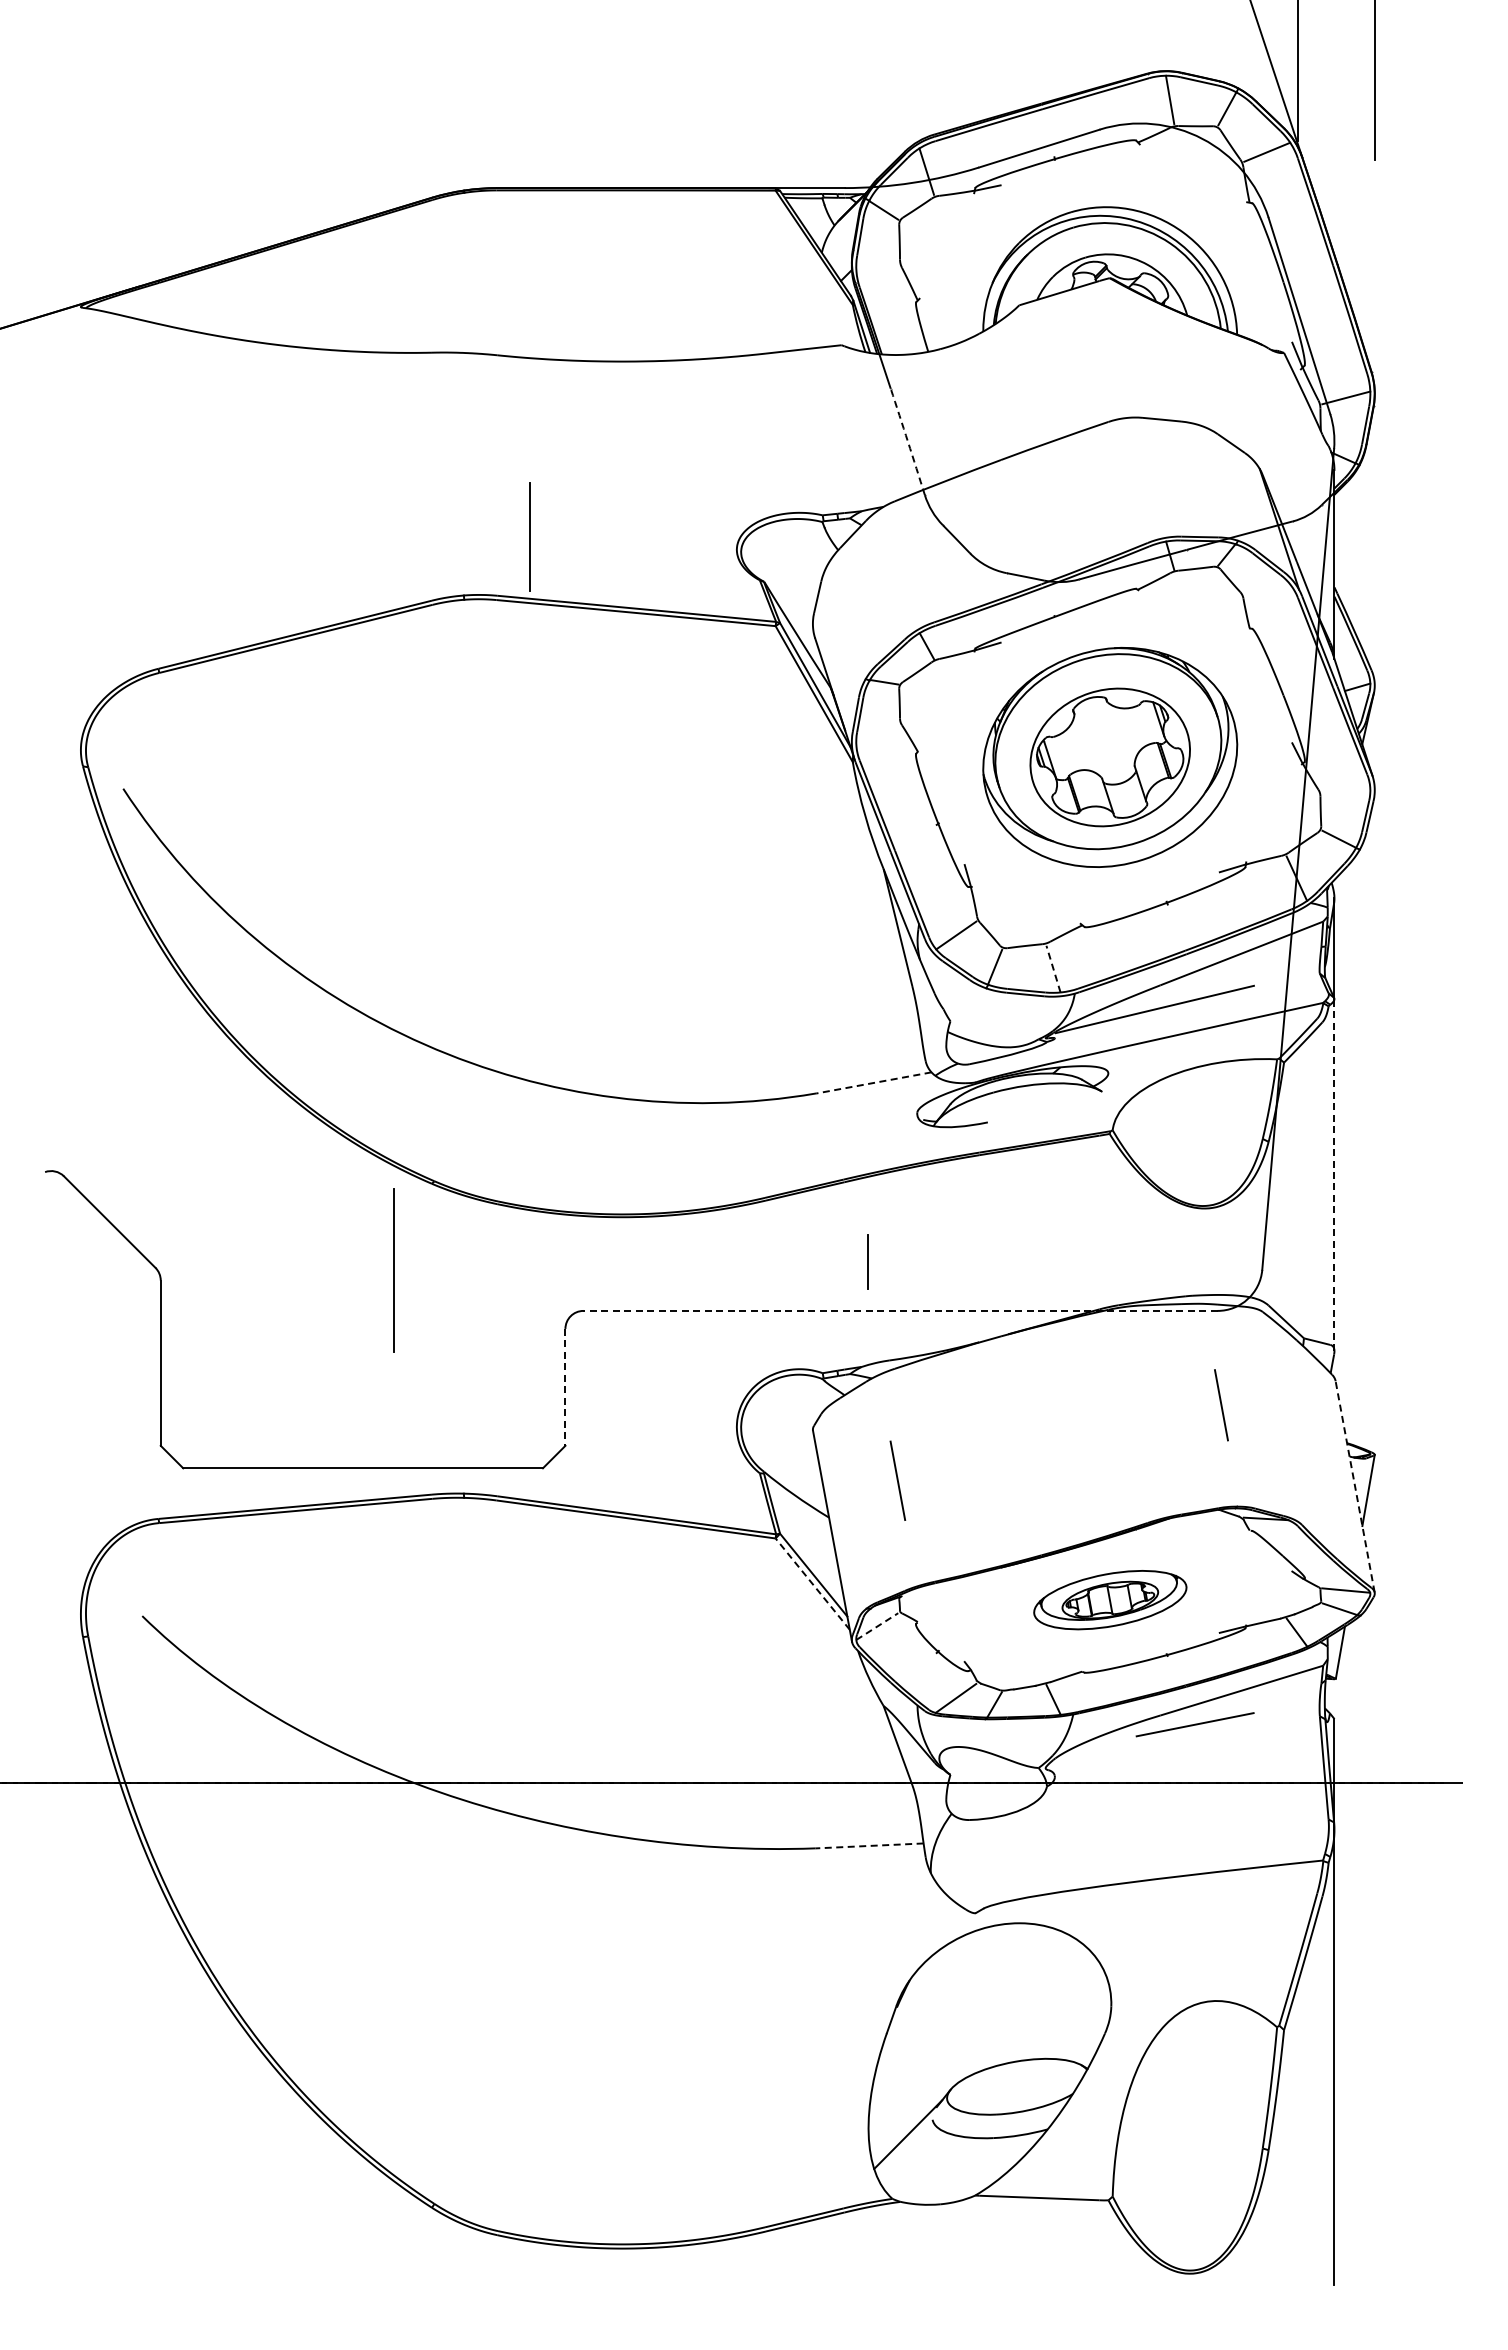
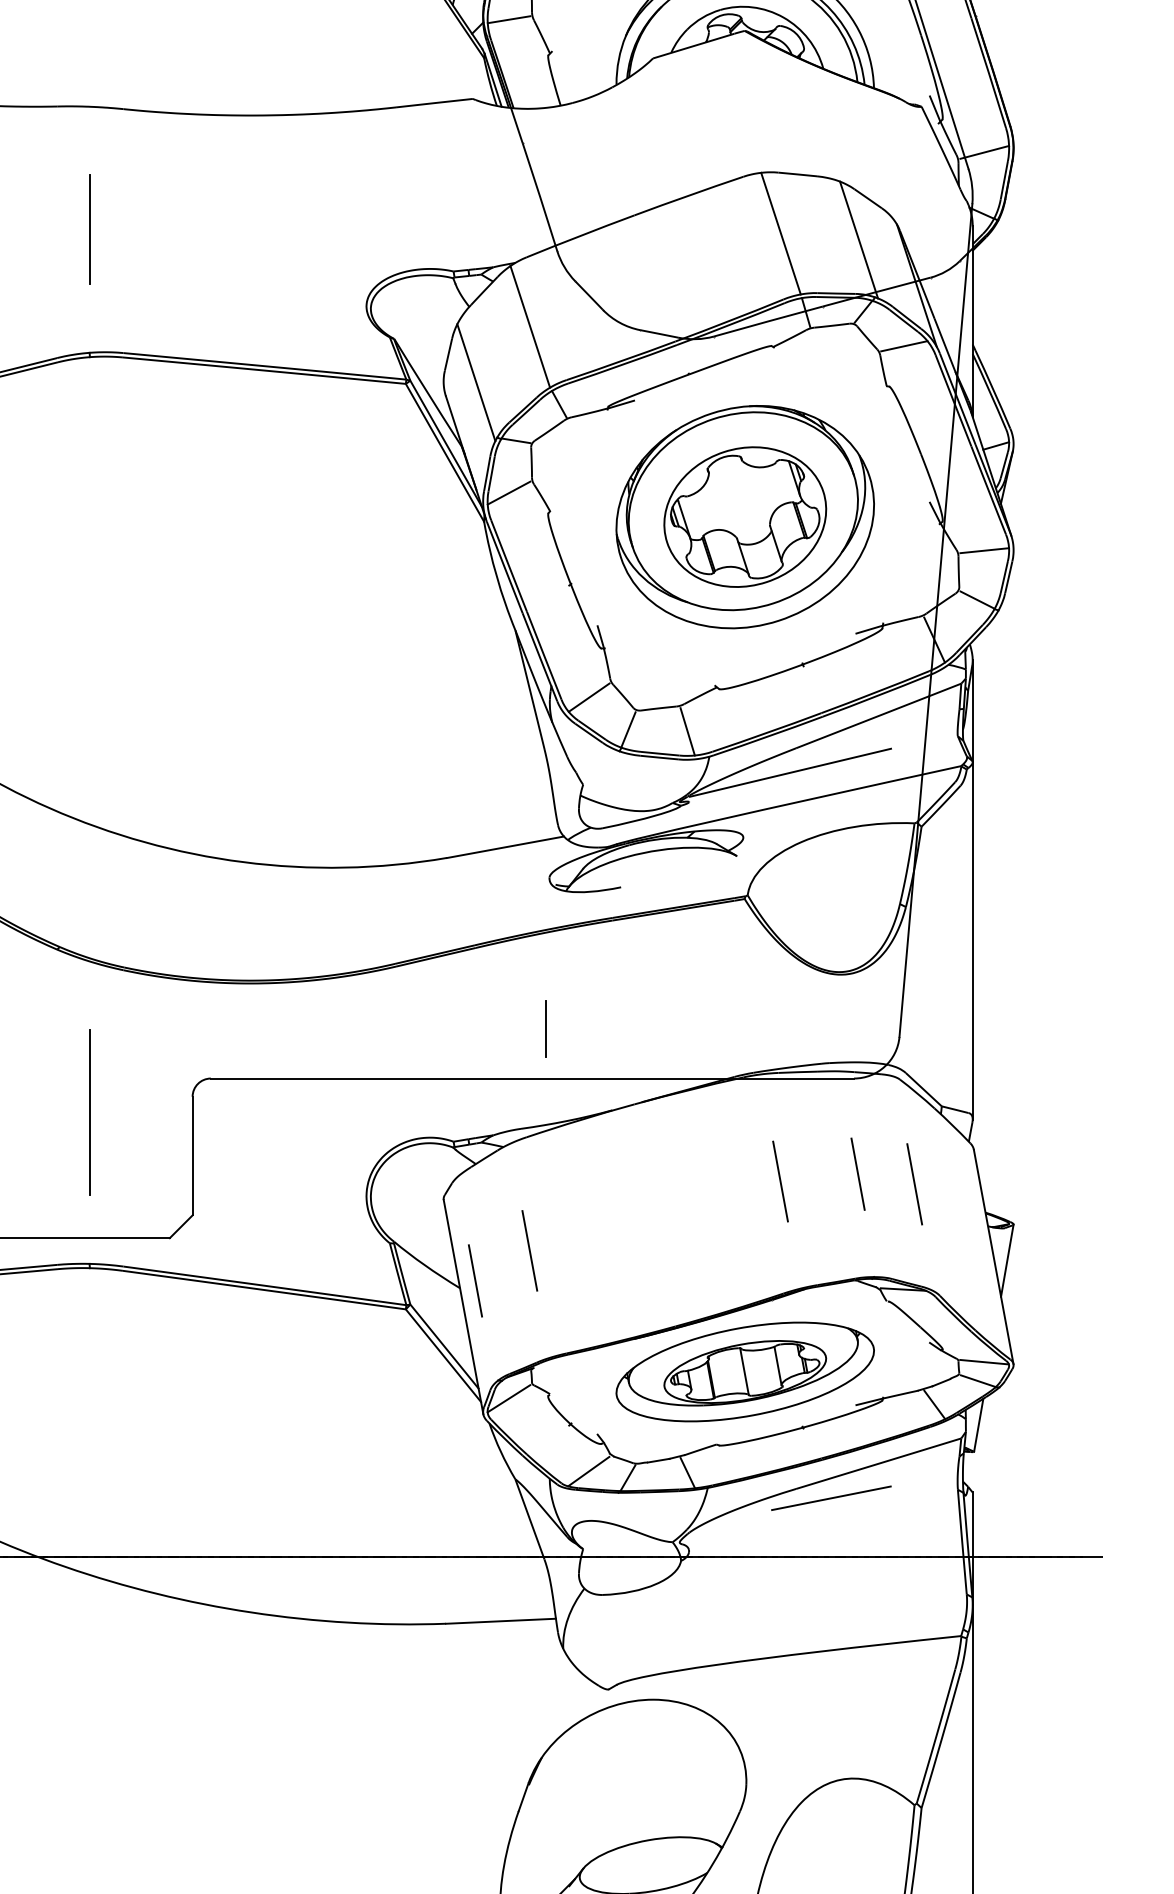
line: (877, 266) -> (509, 19), added
arc: (908, 441) -> (540, 196), dashed -> solid
line: (1144, 477) -> (780, 233), added
line: (1222, 483) -> (859, 239), added
line: (529, 536) -> (89, 229), moved
line: (897, 569) -> (529, 326), added
line: (1266, 589) -> (903, 346), added
line: (844, 624) -> (475, 382), added
line: (877, 733) -> (509, 492), added
line: (1346, 790) -> (984, 550), added
line: (1053, 968) -> (687, 731), dashed -> solid
line: (873, 1082) -> (505, 846), dashed -> solid
line: (1334, 1174) -> (972, 940), dashed -> solid
line: (867, 1261) -> (545, 1028), moved
line: (393, 1270) -> (89, 1112), moved
line: (899, 1310) -> (531, 1078), dashed -> solid
line: (565, 1387) -> (192, 1156), dashed -> solid
line: (1144, 1412) -> (780, 1181), added
line: (1277, 1414) -> (914, 1183), added
line: (1355, 1486) -> (994, 1256), dashed -> solid
line: (843, 1510) -> (474, 1280), added
line: (812, 1584) -> (443, 1356), dashed -> solid
part: (1110, 1599) -> (745, 1371), size x1.67
line: (877, 1626) -> (509, 1398), dashed -> solid
line: (868, 1845) -> (500, 1620), dashed -> solid

